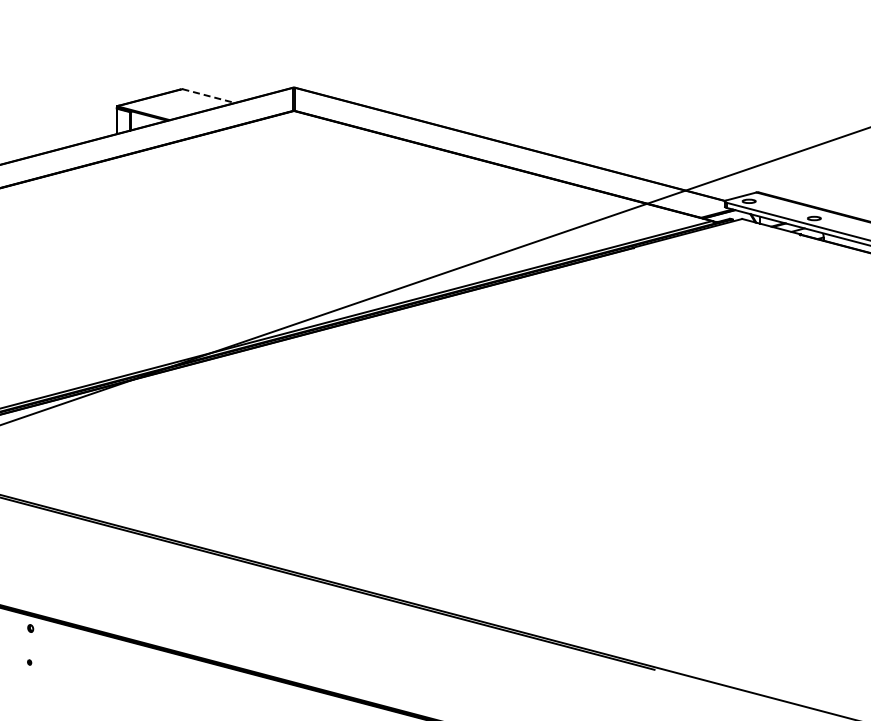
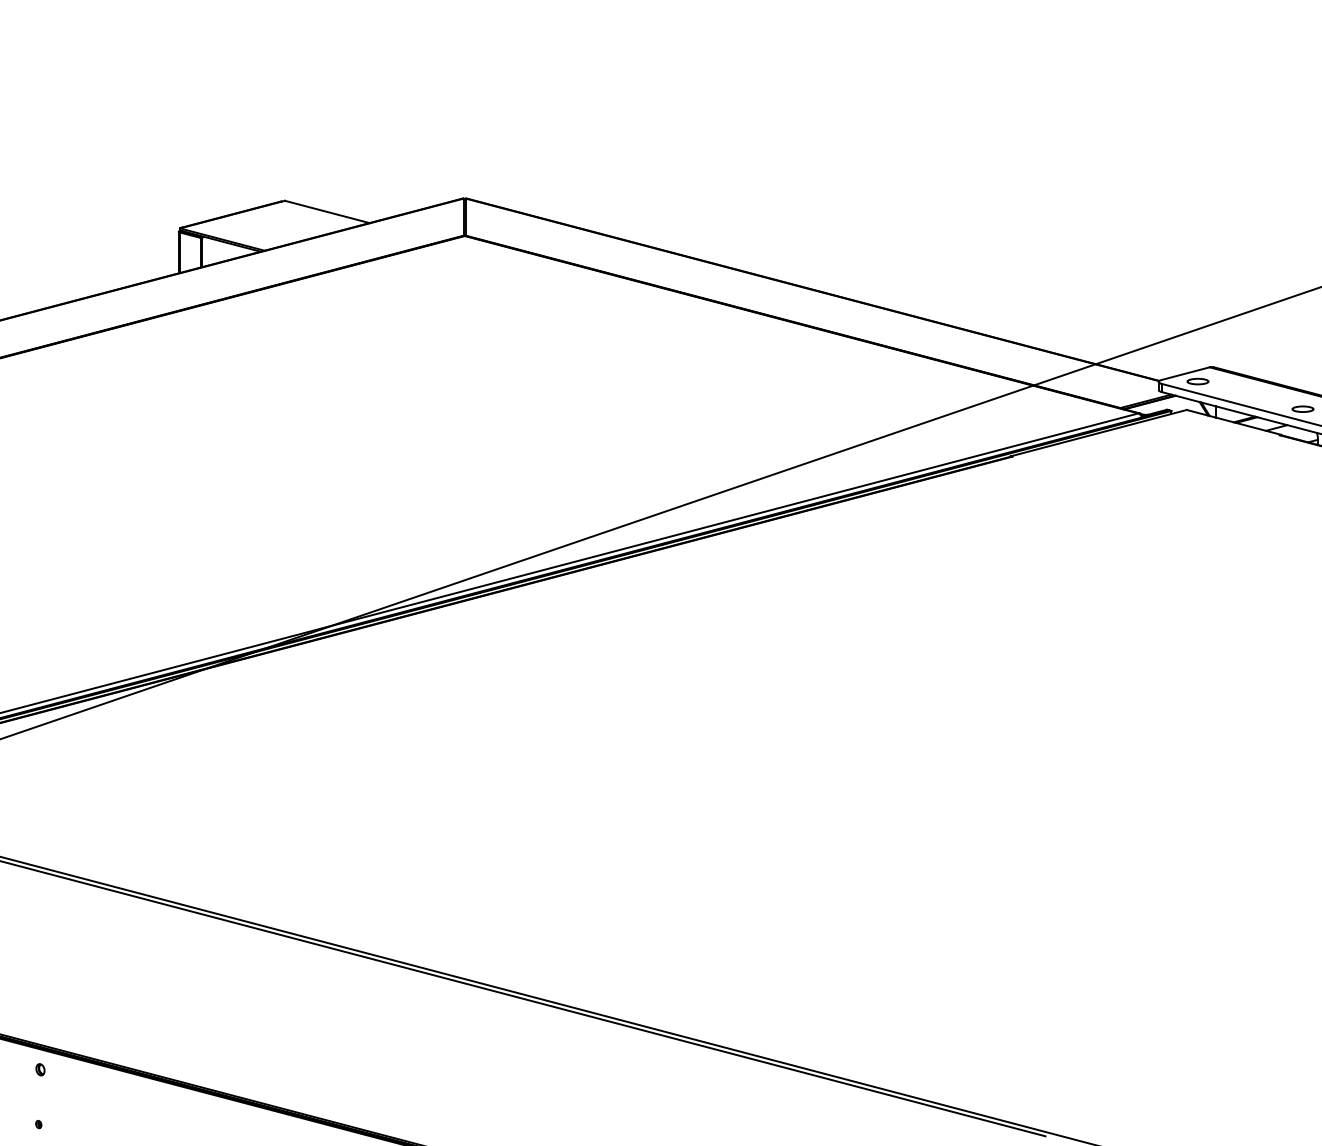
line: (209, 96) -> (328, 212), dashed -> solid

